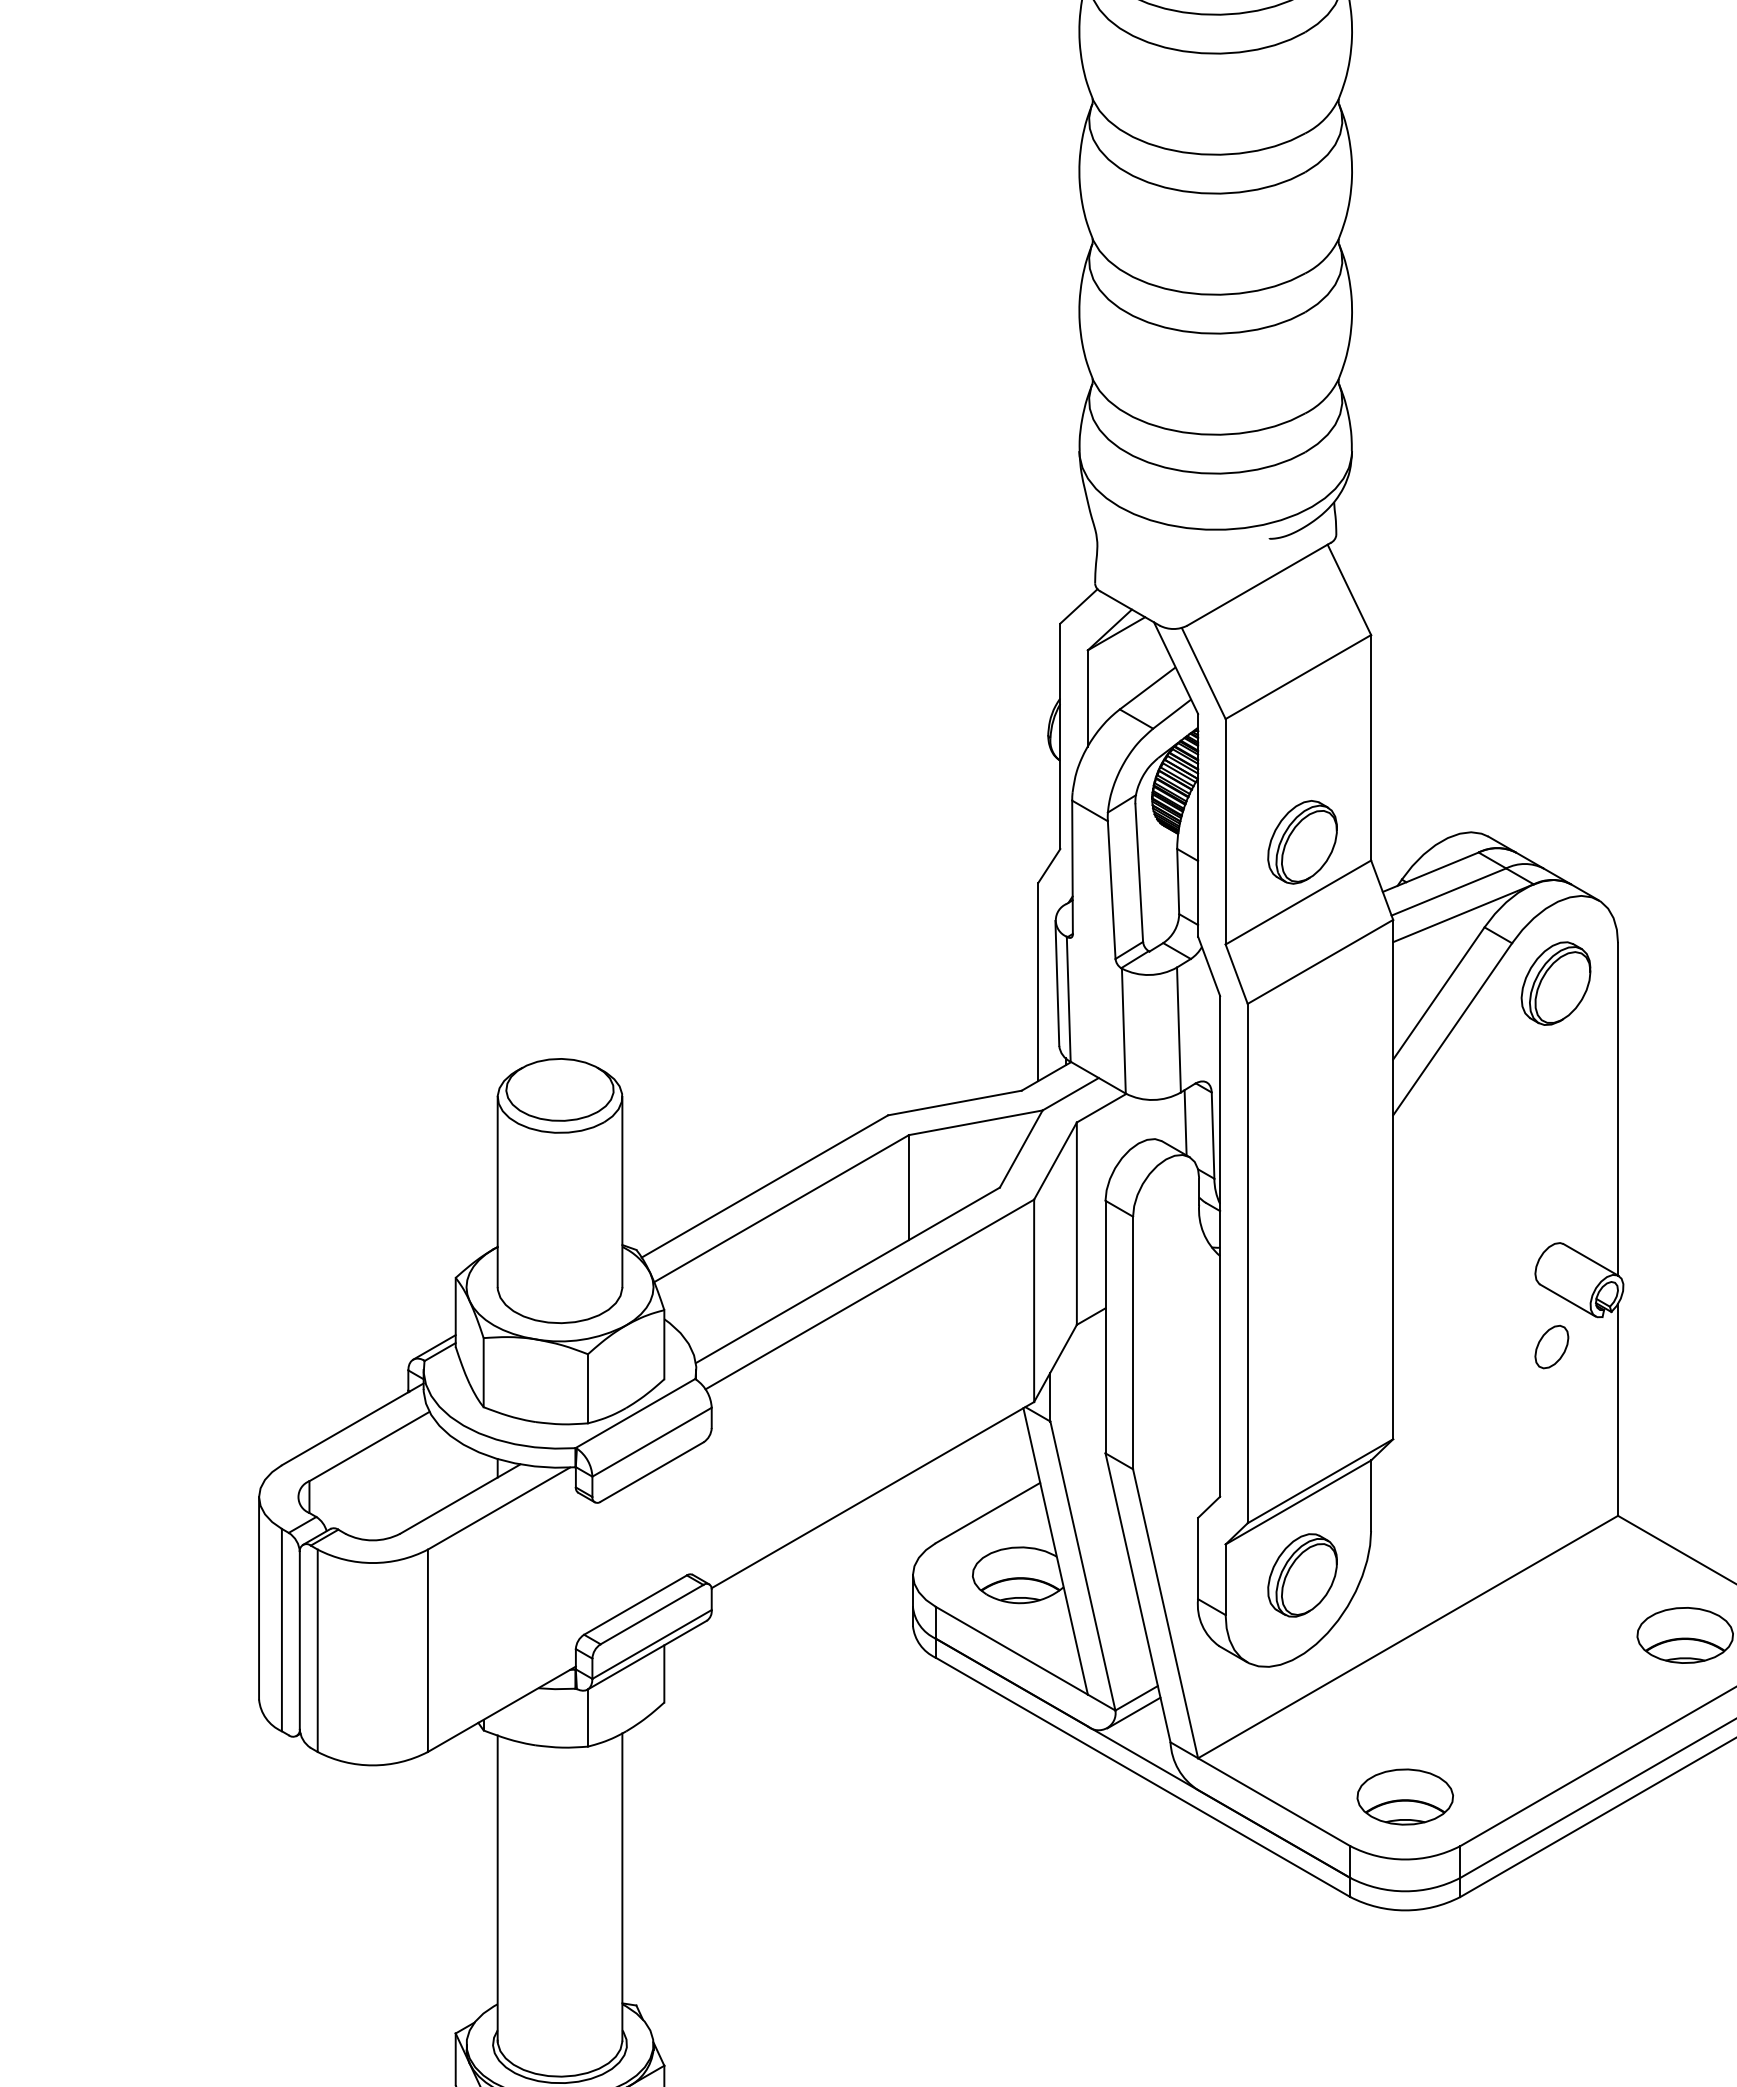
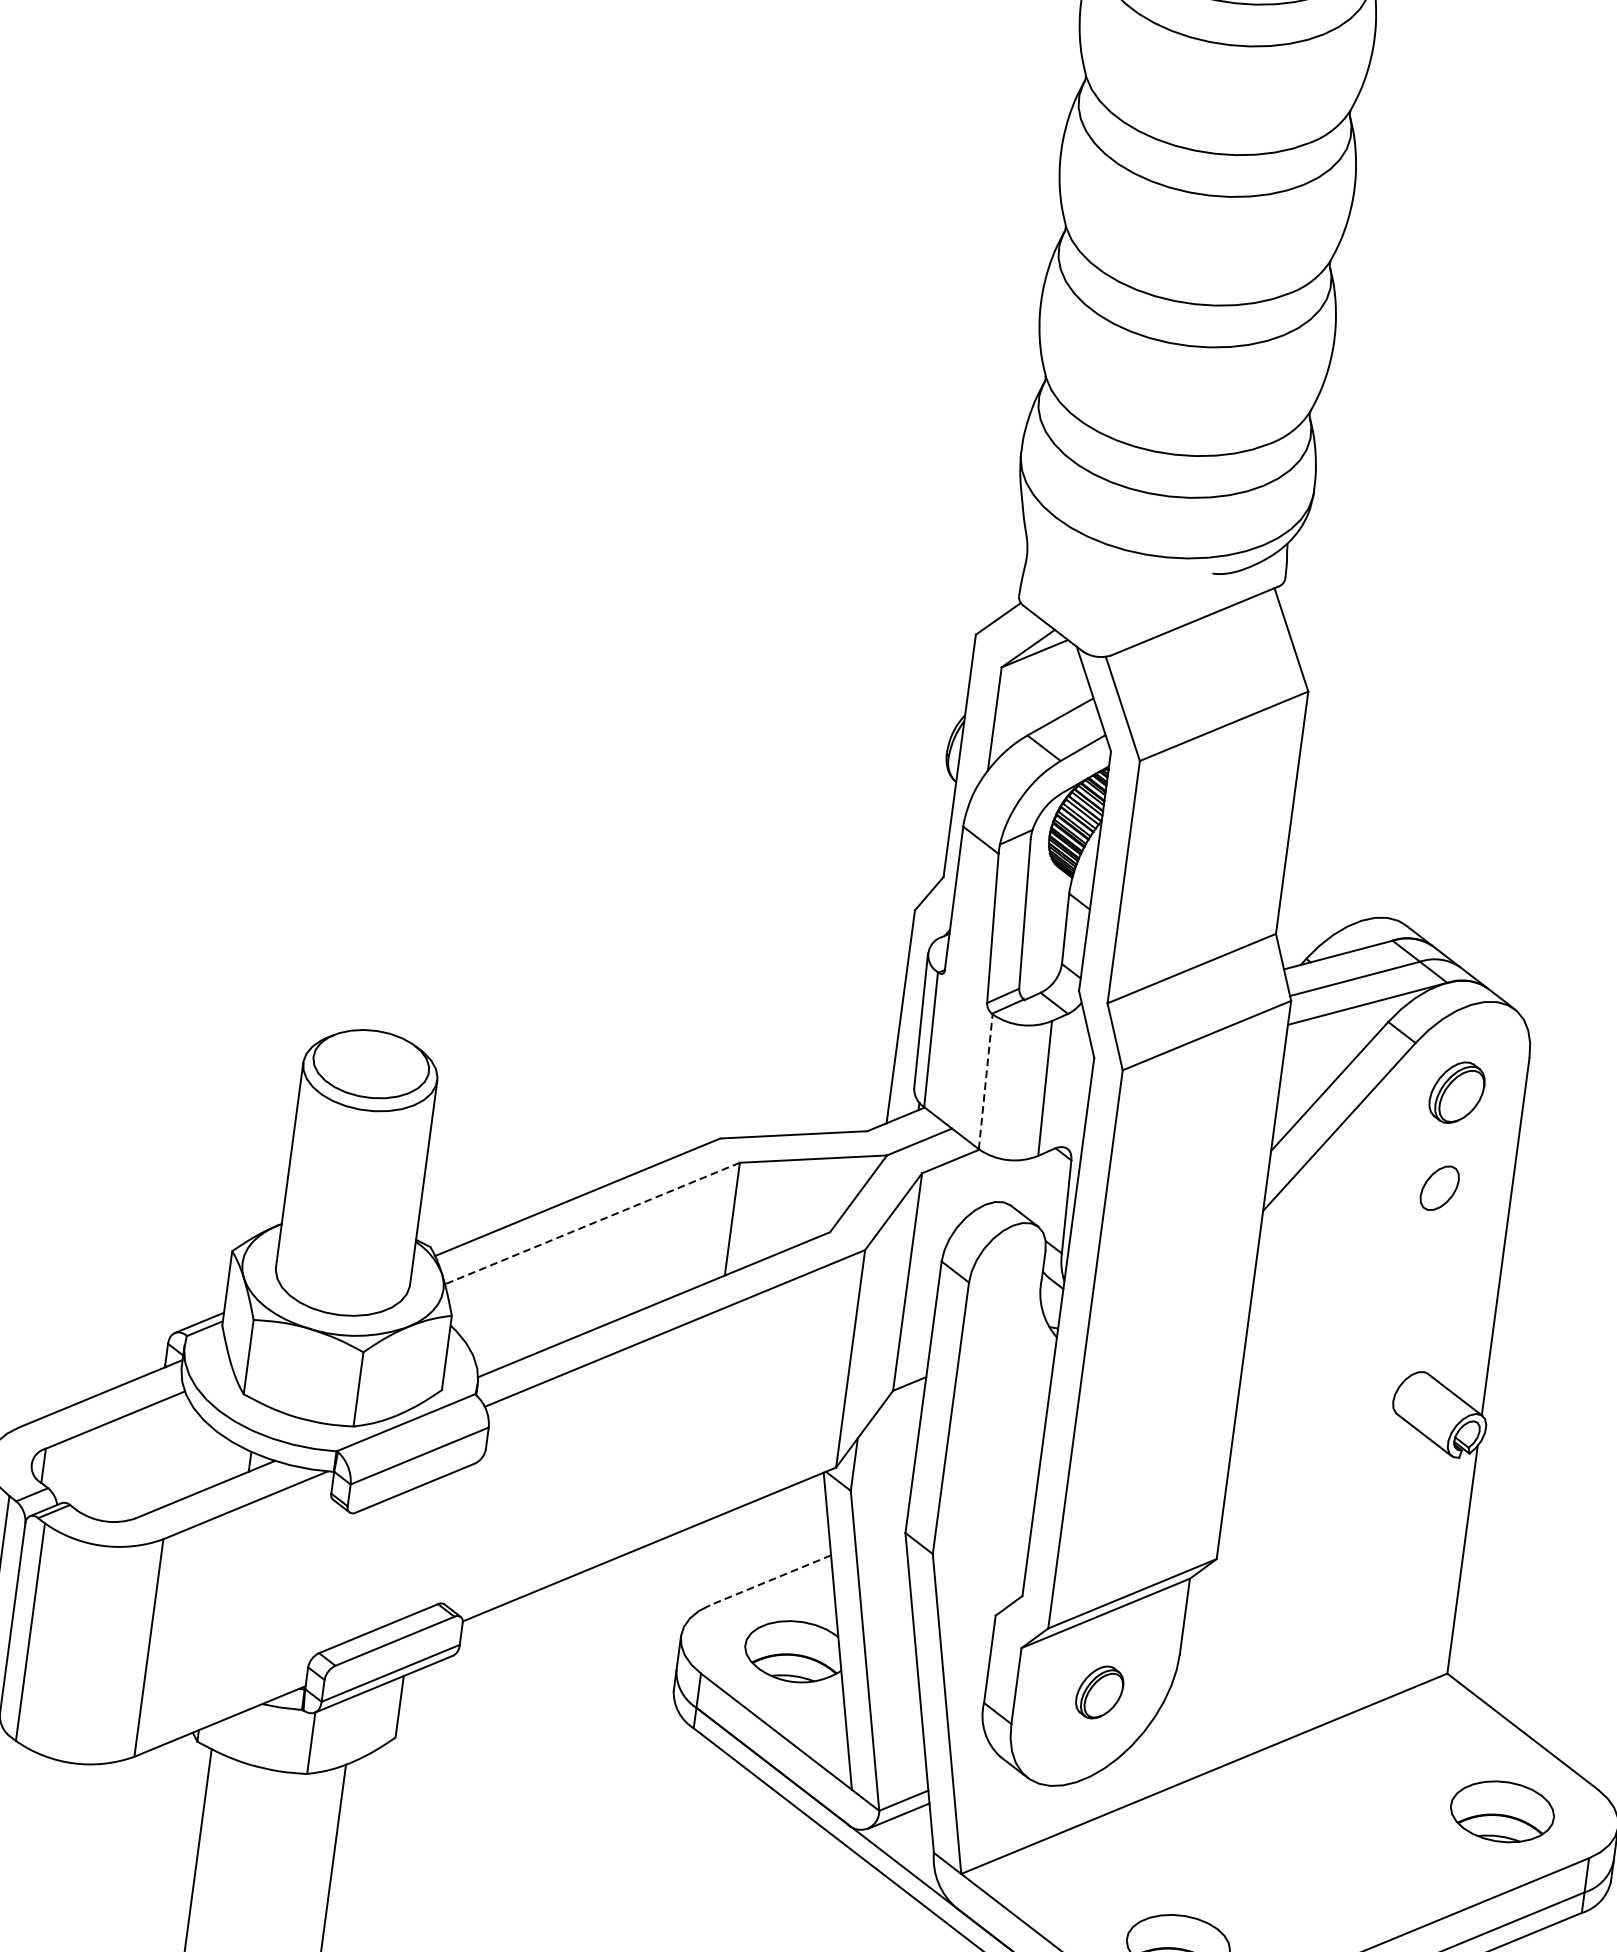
part: (1302, 842) -> (1204, 904), removed
part: (1555, 983) -> (1456, 1092), size x0.7
line: (1123, 1031) -> (985, 1082), solid -> dashed
line: (1185, 1122) -> (1038, 1188), removed
line: (781, 1208) -> (592, 1223), solid -> dashed
part: (1551, 1346) -> (1439, 1187), moved
line: (987, 1513) -> (770, 1580), solid -> dashed
part: (1302, 1575) -> (1099, 1692), size x0.6

